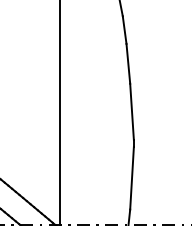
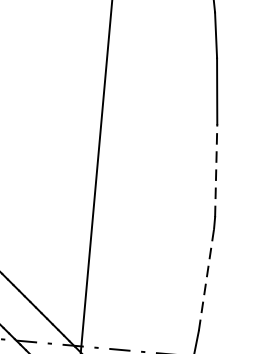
line: (132, 111) -> (217, 170), solid -> dashed
line: (132, 177) -> (207, 278), solid -> dashed

